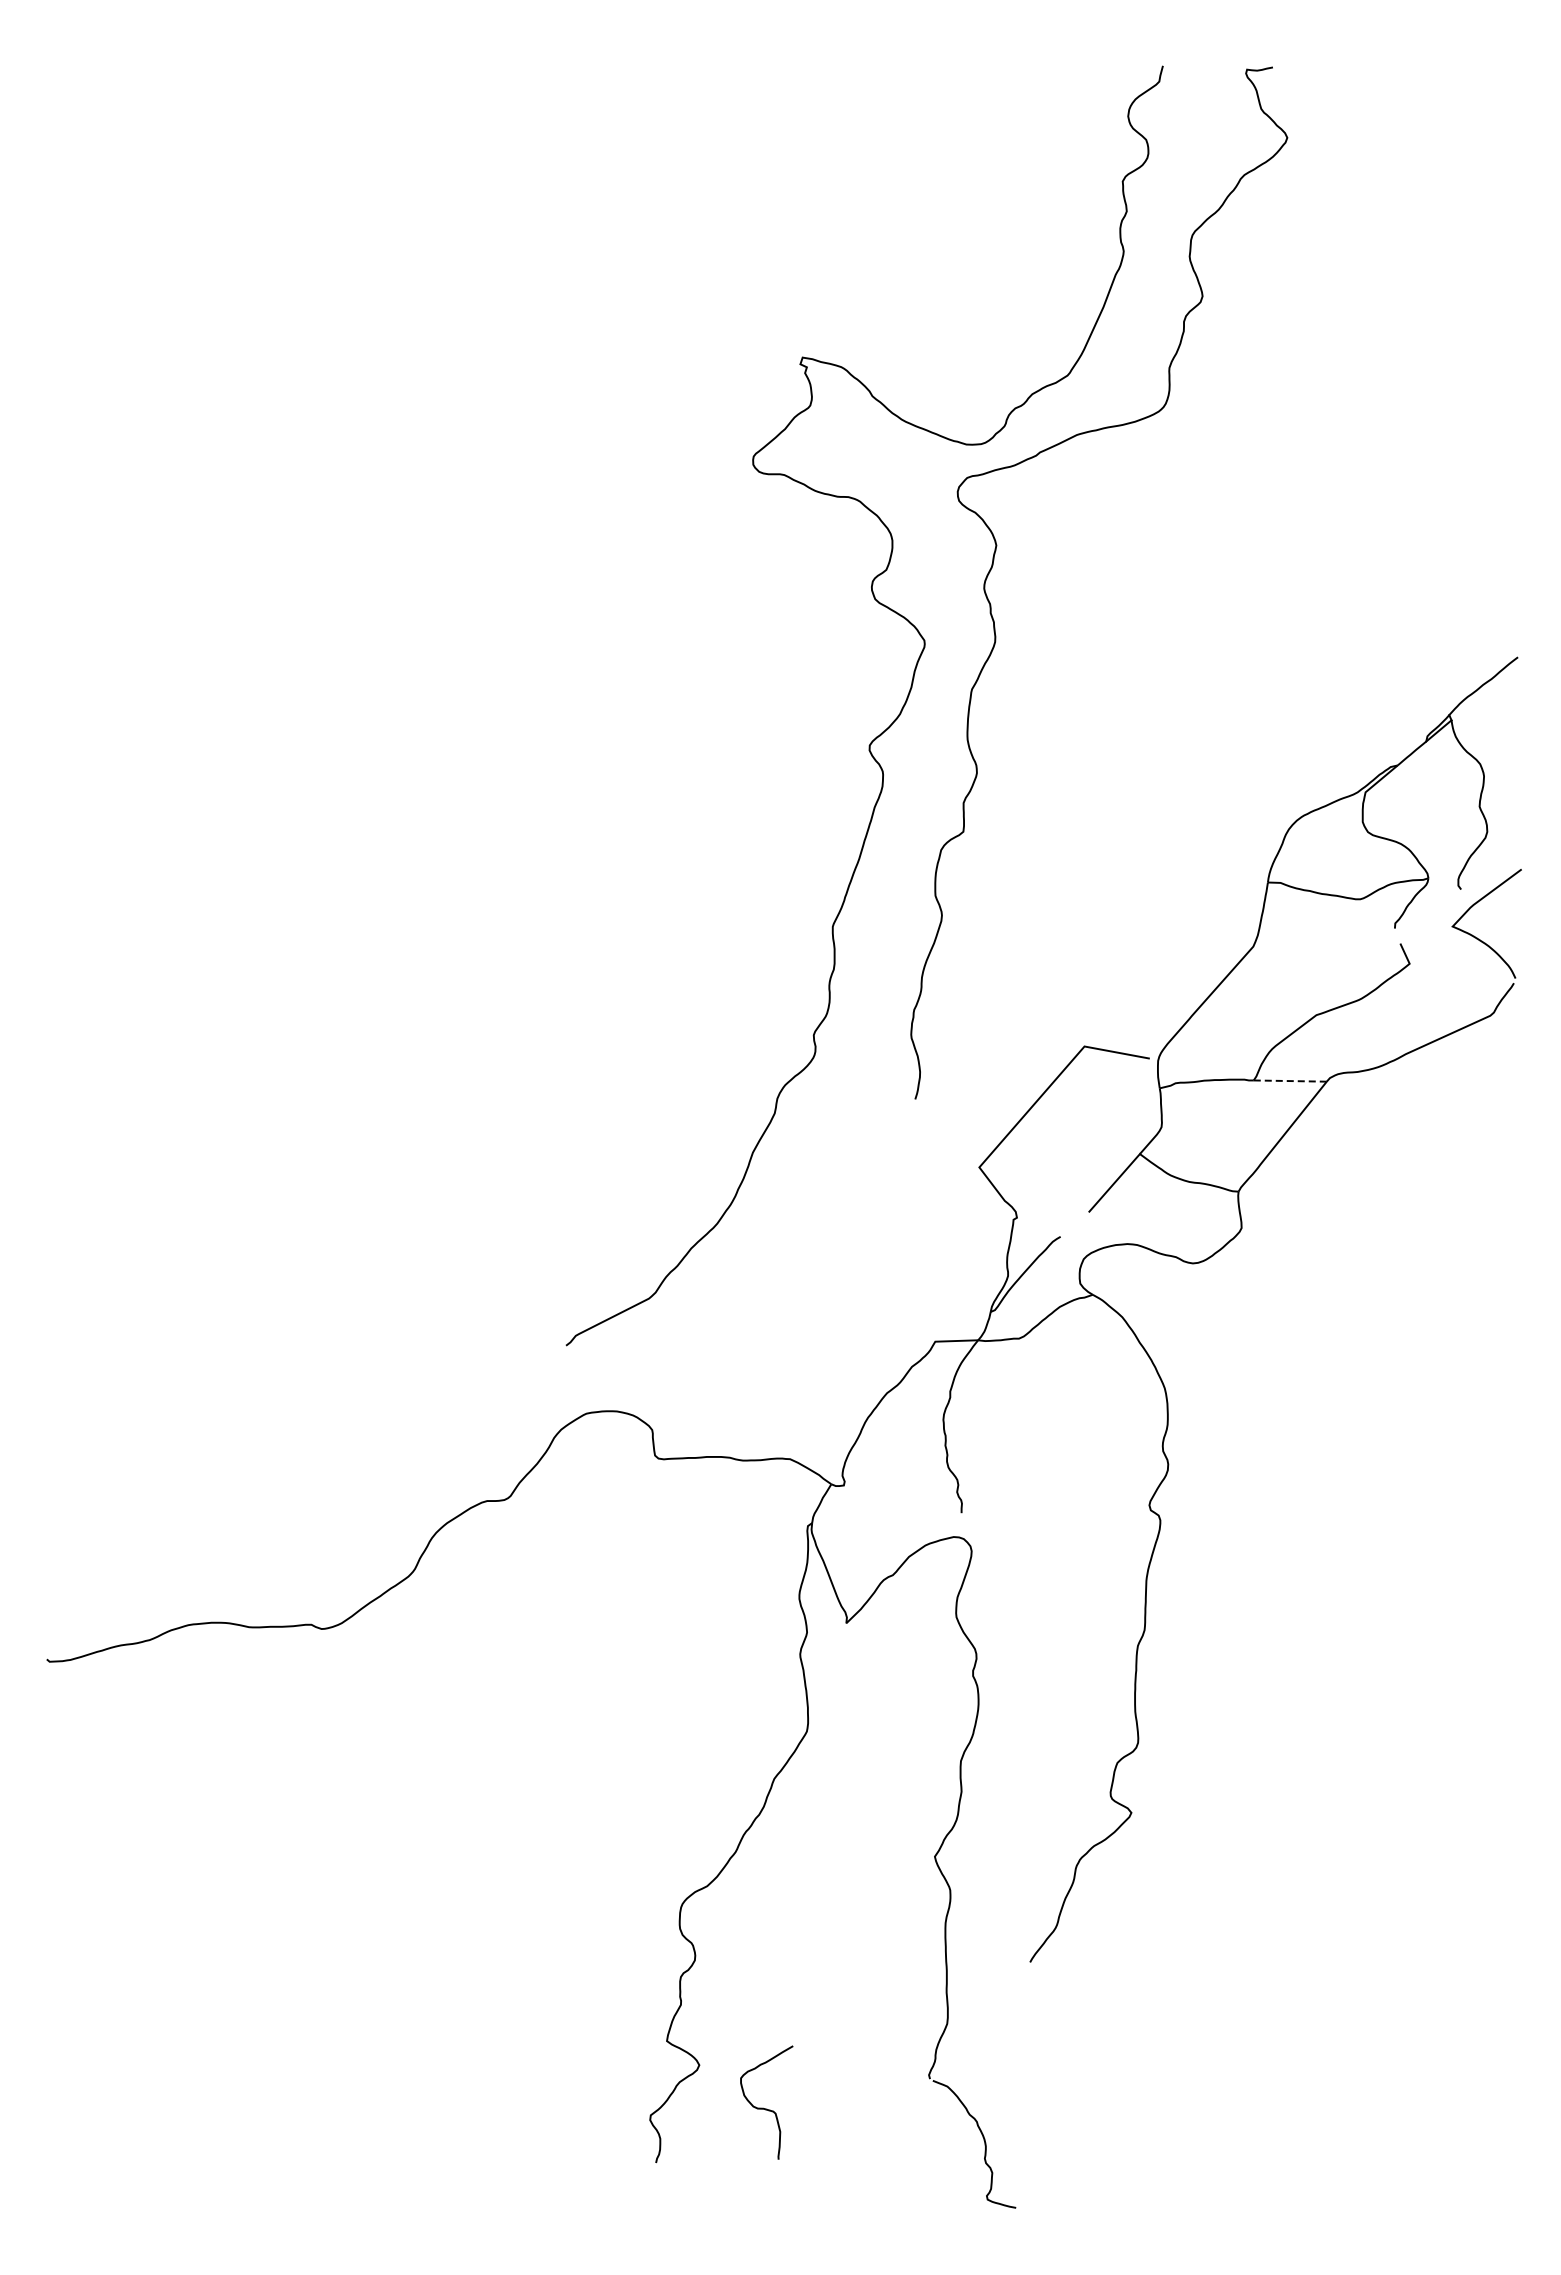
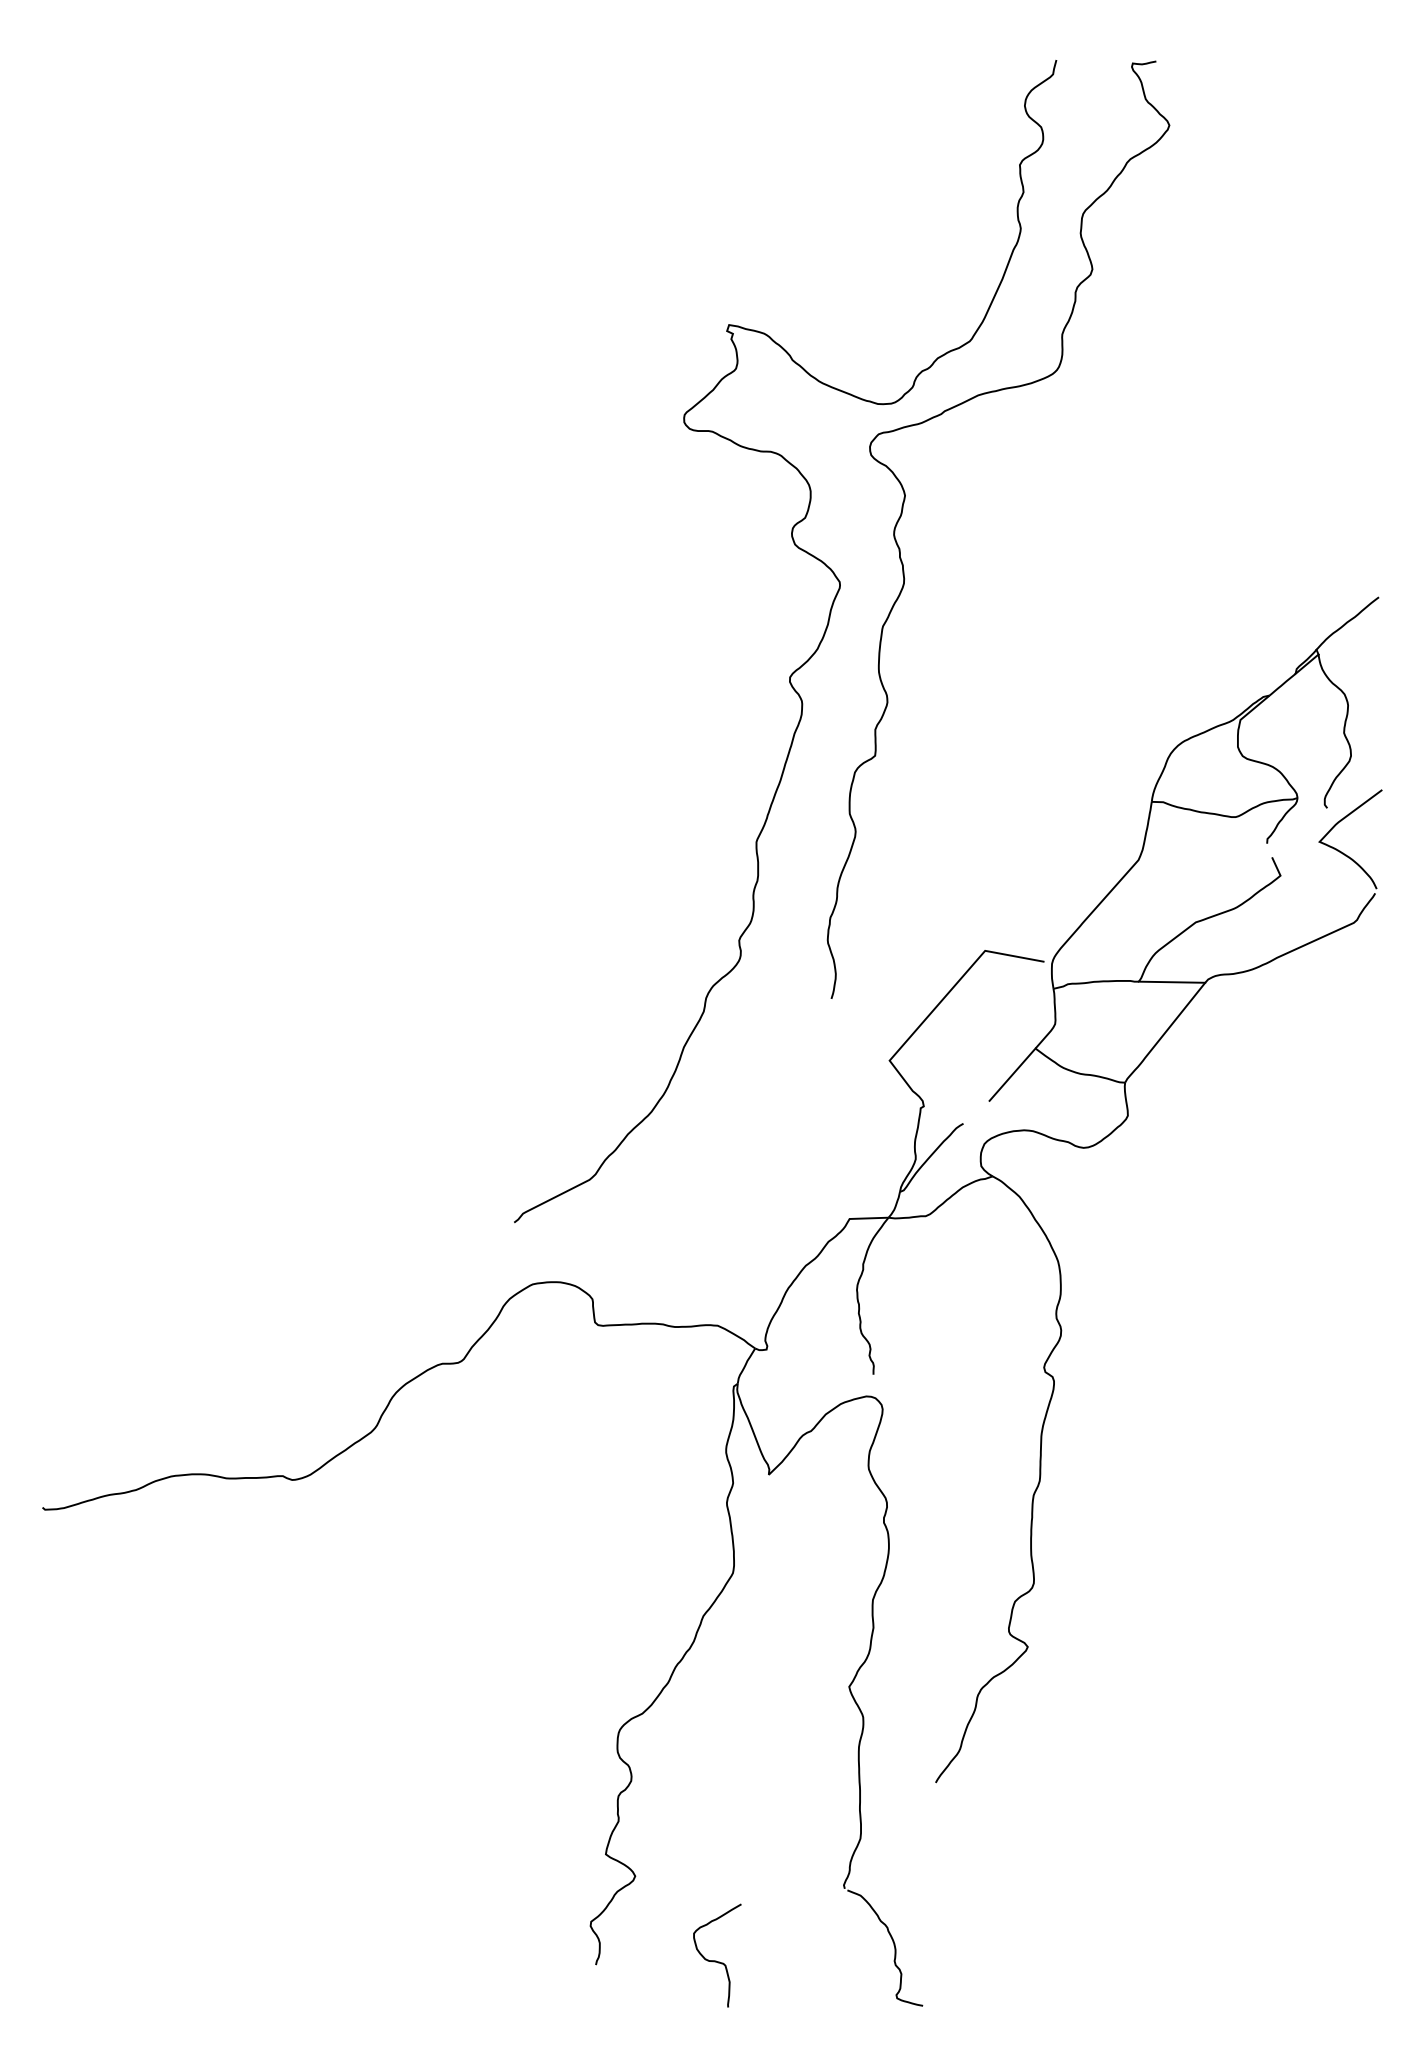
line: (1290, 1081) -> (1172, 982), dashed -> solid
curve: (763, 2107) -> (714, 1960), moved

